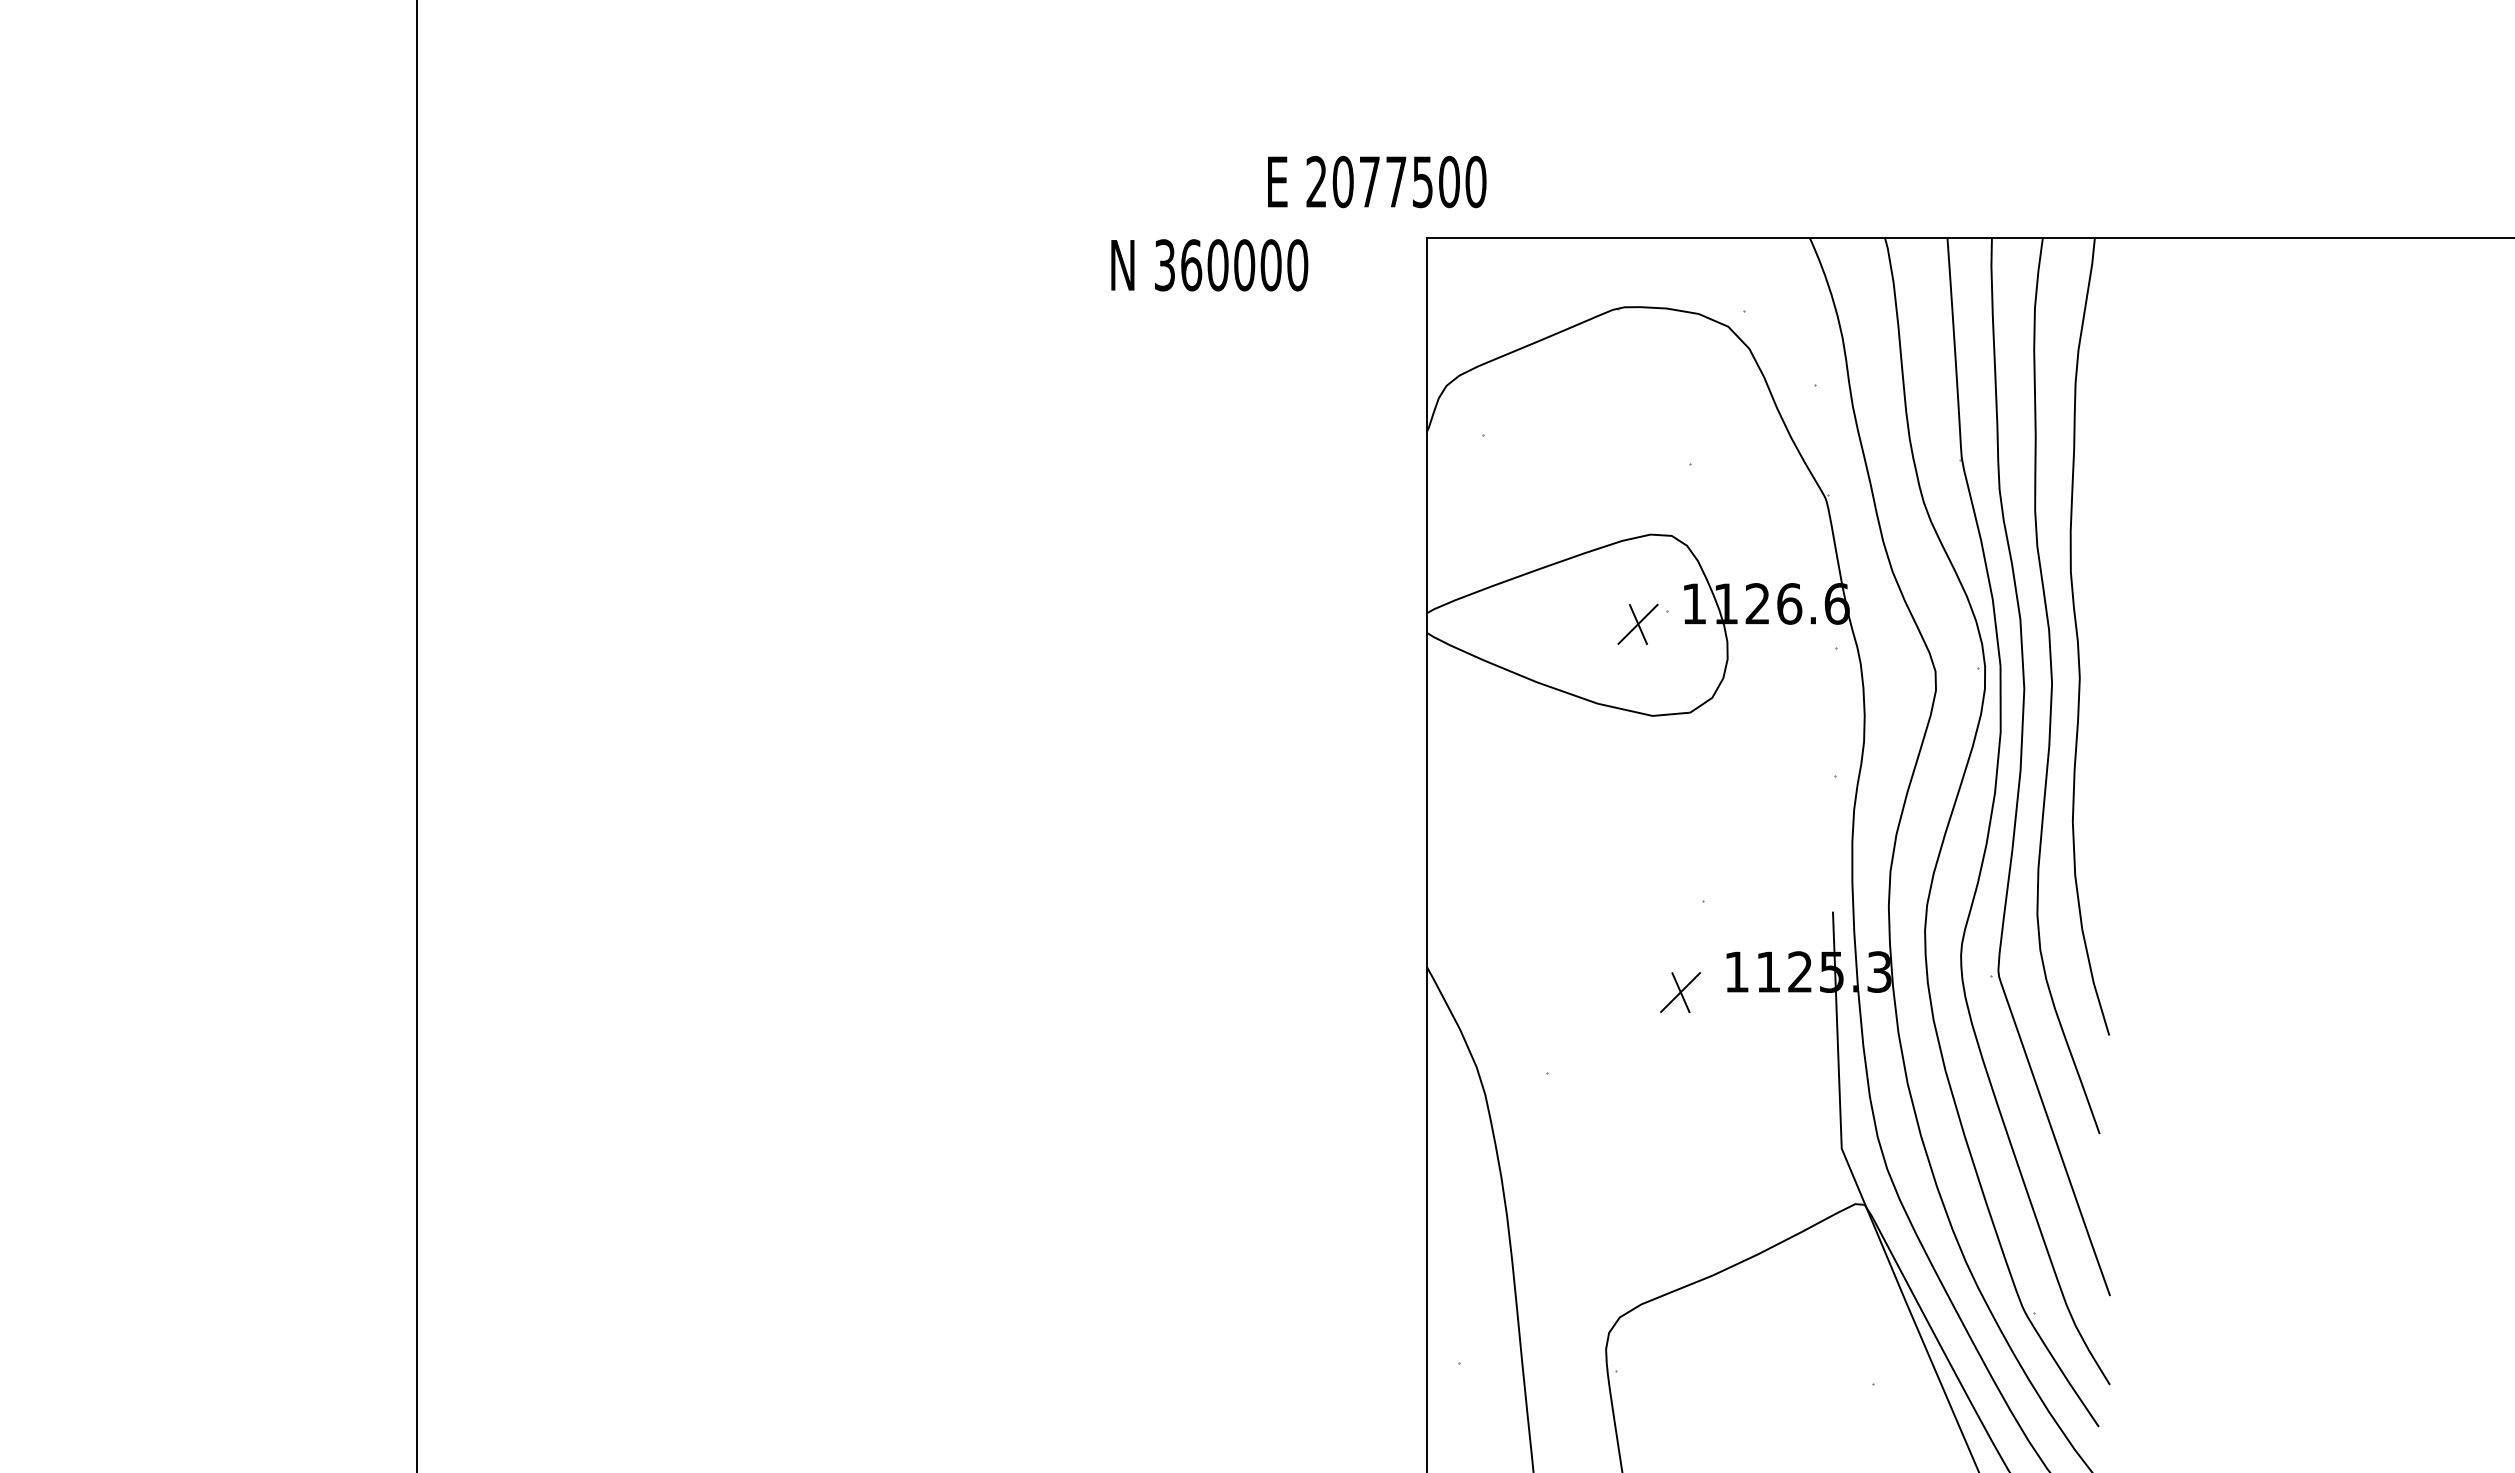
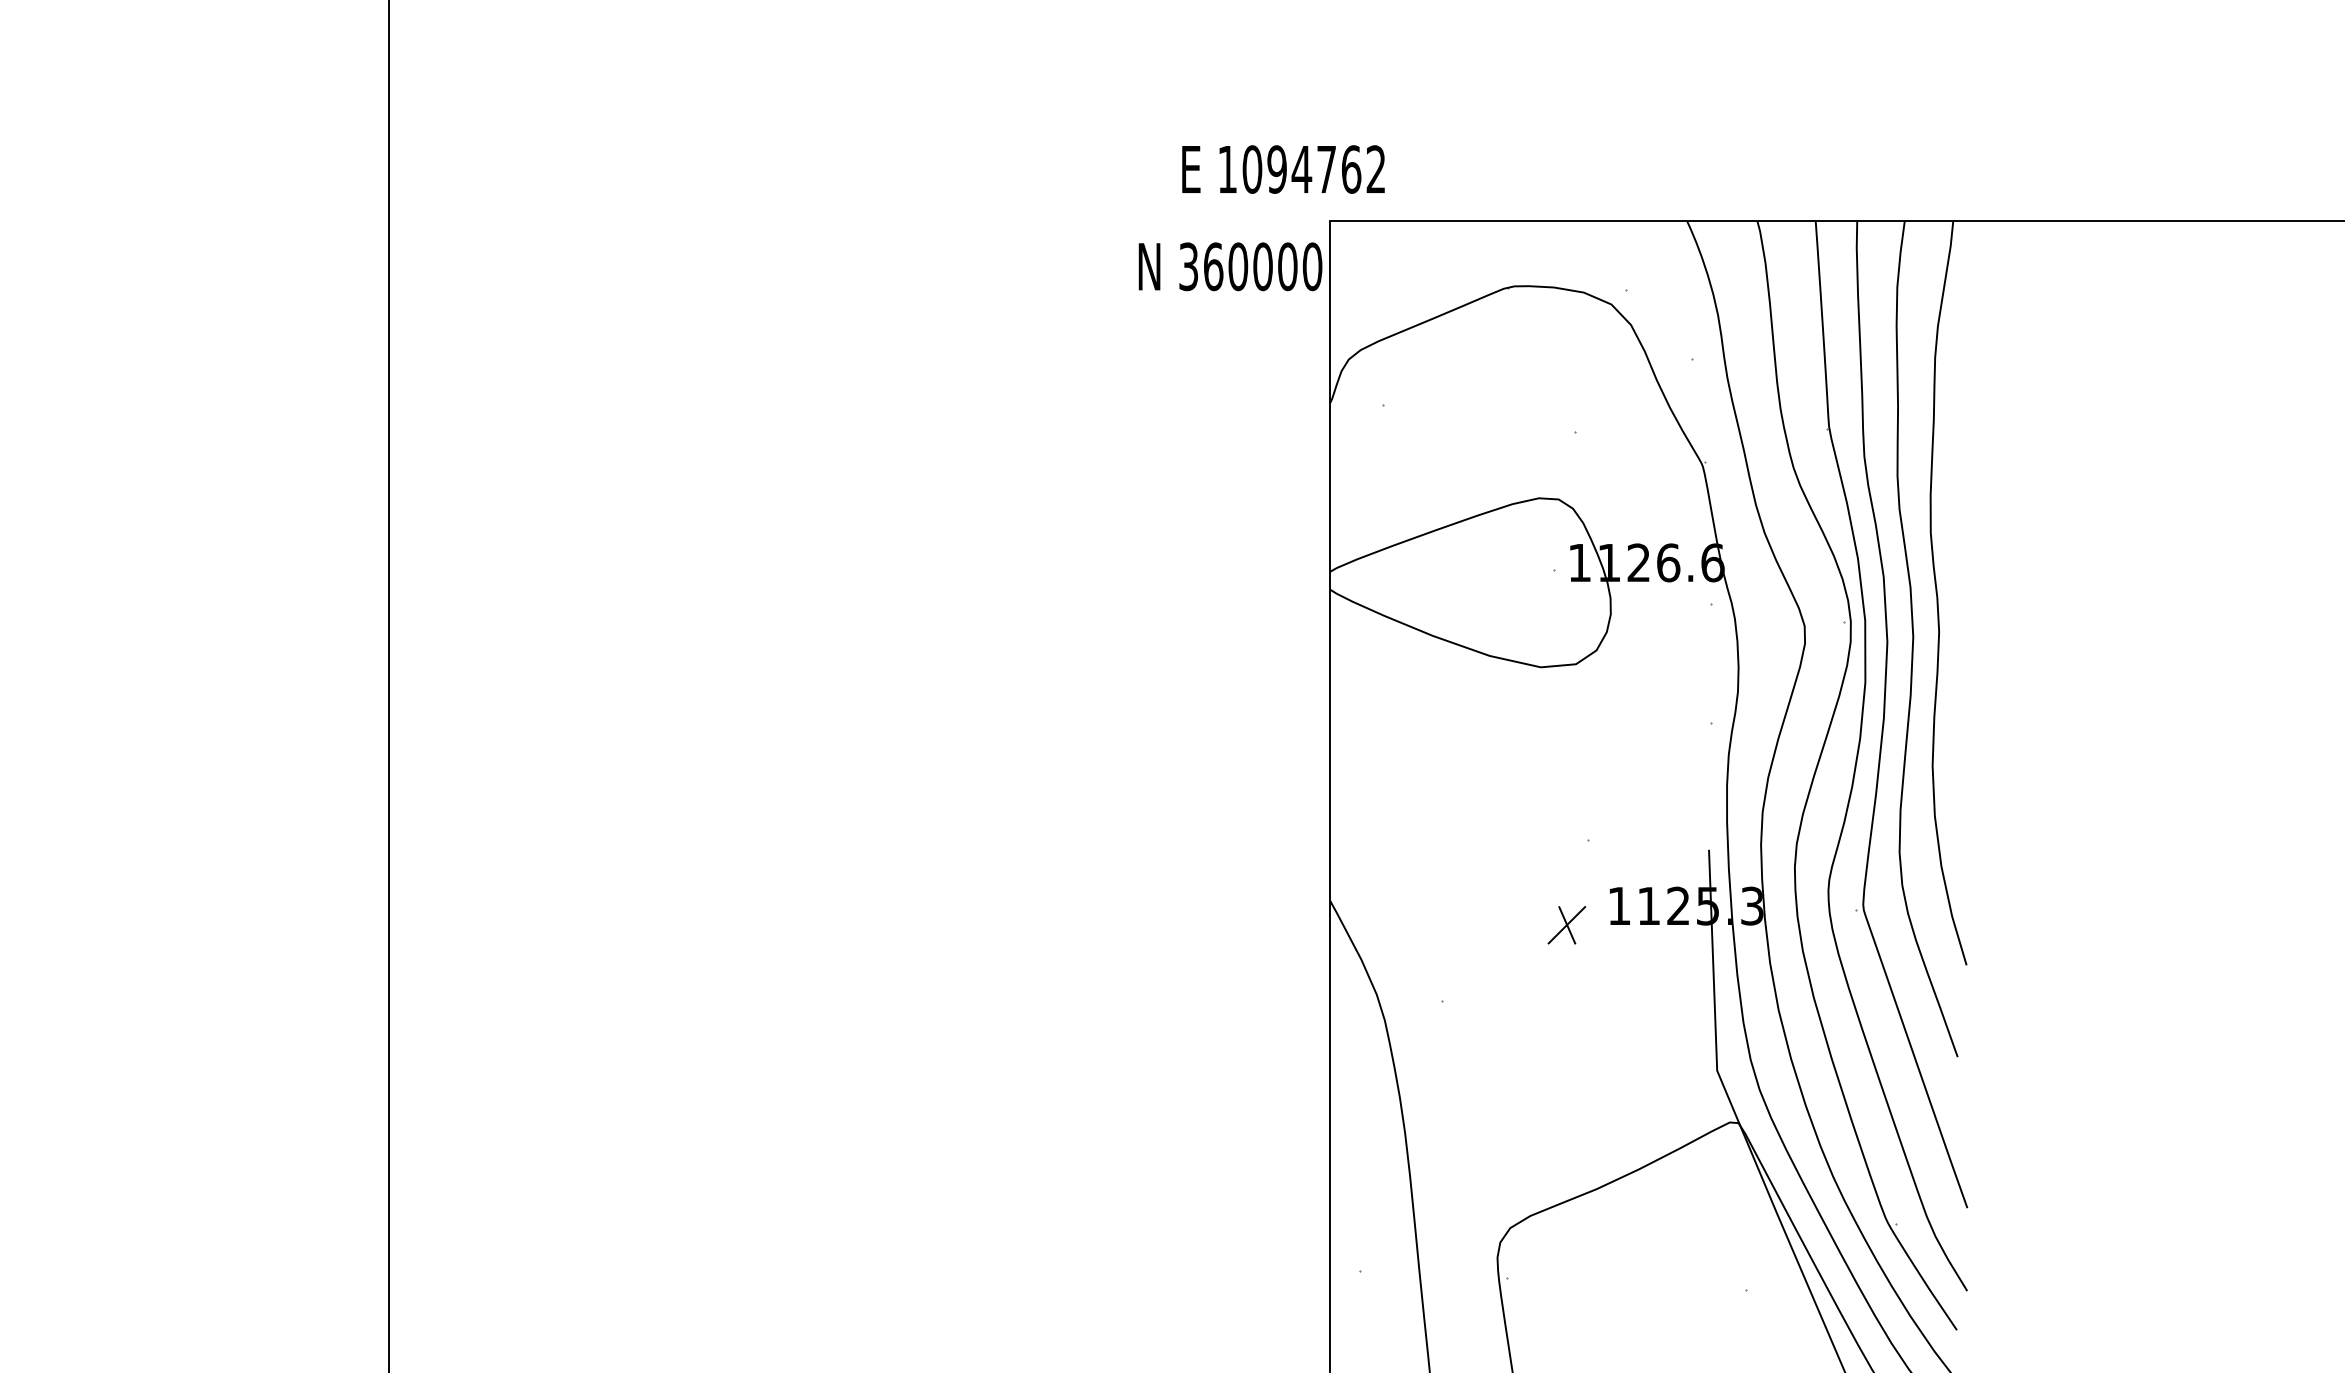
text: (1396, 181) -> (1302, 169), 2077500 -> 1094762
text: (1209, 265) -> (1230, 266), moved
part: (1637, 623) -> (1526, 581), removed

